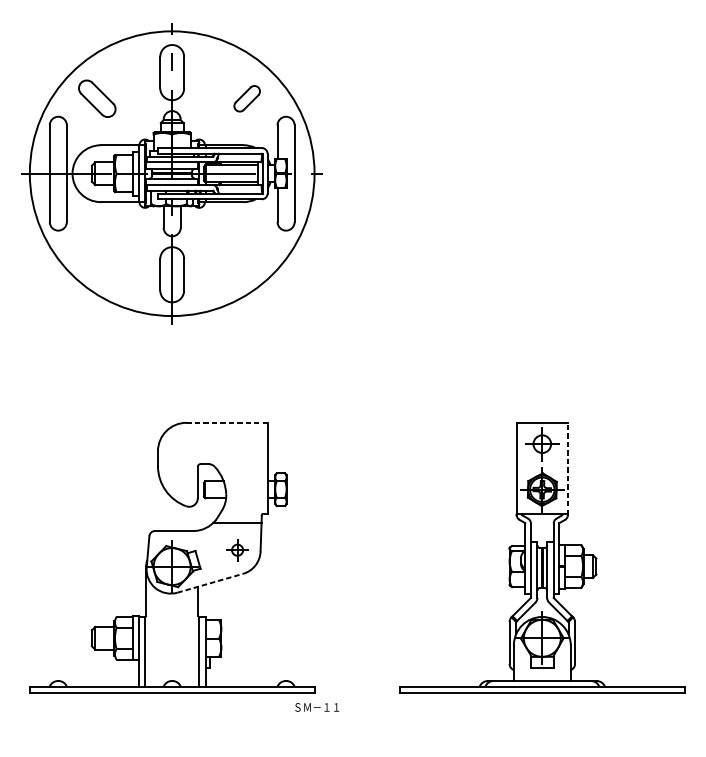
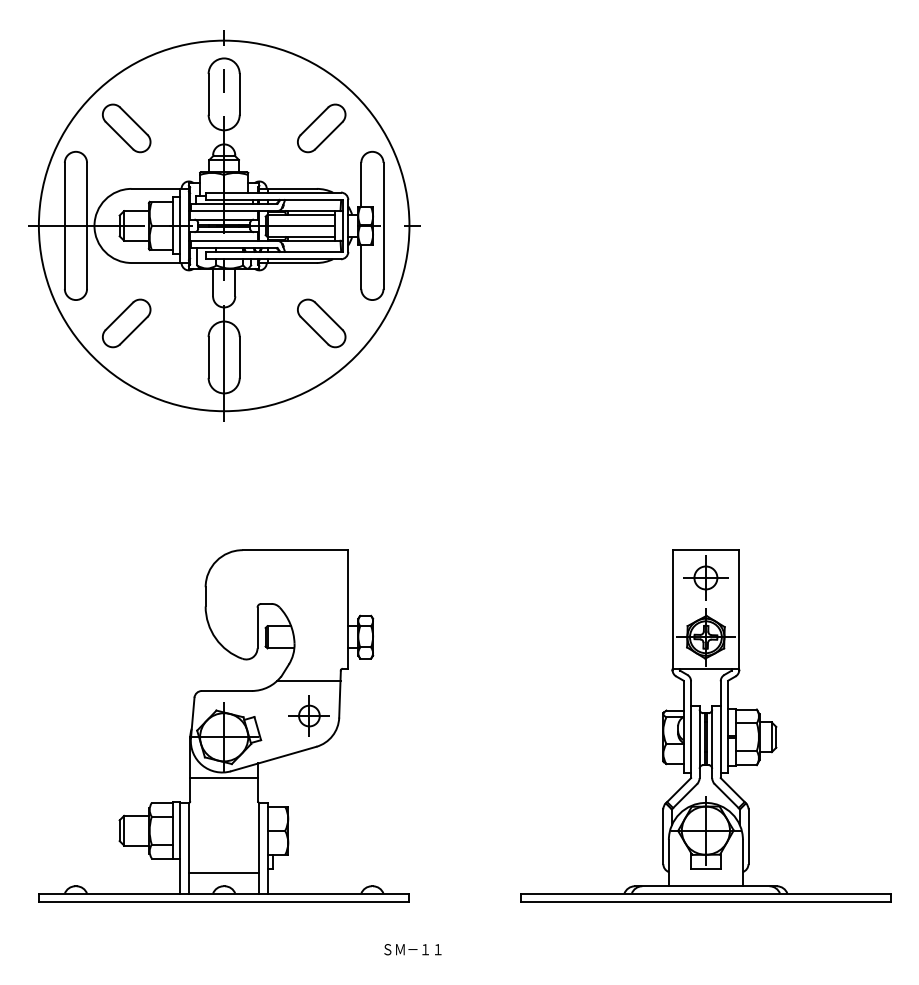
part: (246, 98) -> (321, 128), size x1.43
part: (97, 248) -> (126, 323), added
part: (246, 248) -> (321, 323), added
line: (226, 423) -> (295, 550), dashed -> solid
line: (568, 469) -> (739, 610), dashed -> solid
part: (236, 549) -> (308, 715), size x1.43
line: (210, 582) -> (274, 758), dashed -> solid
line: (172, 598) -> (224, 778), added
line: (171, 670) -> (223, 872), added
text: (316, 707) -> (412, 949), moved

